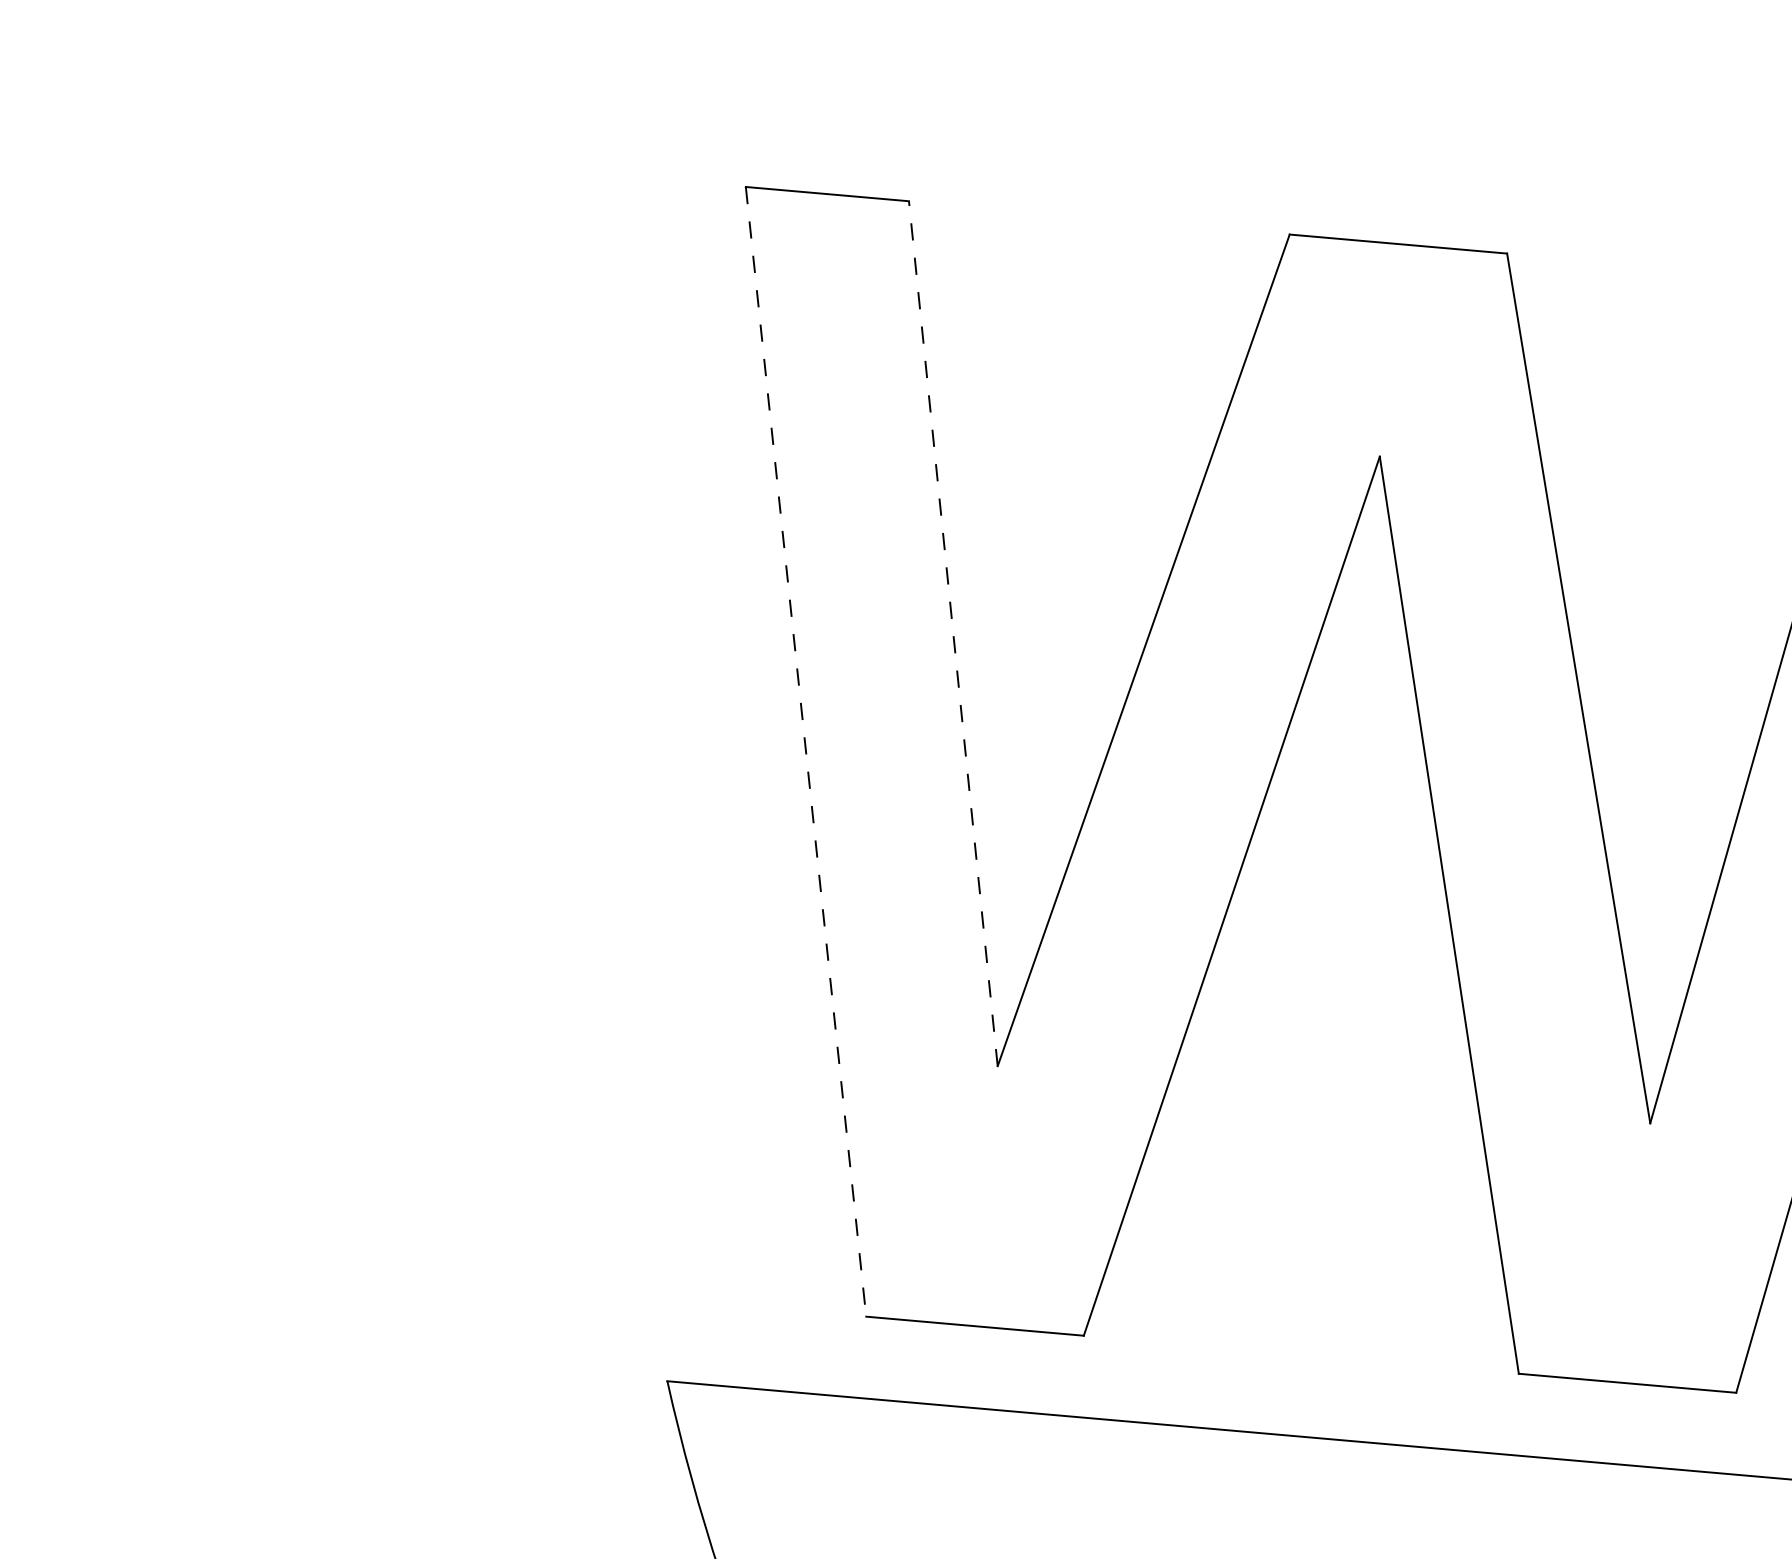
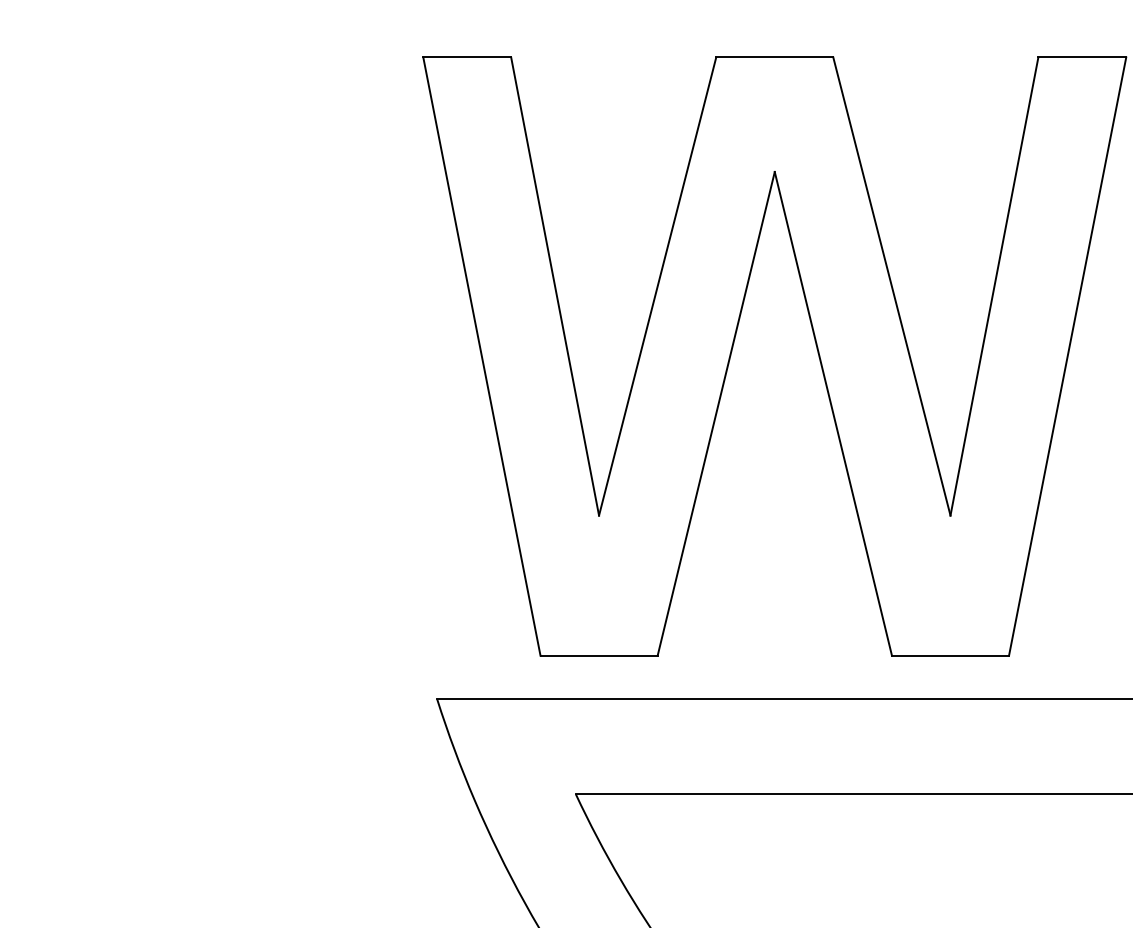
line: (954, 633) -> (555, 286), dashed -> solid
line: (805, 751) -> (481, 356), dashed -> solid

